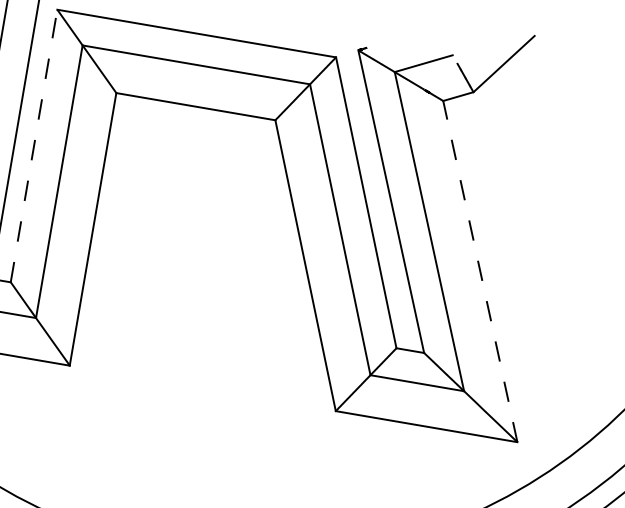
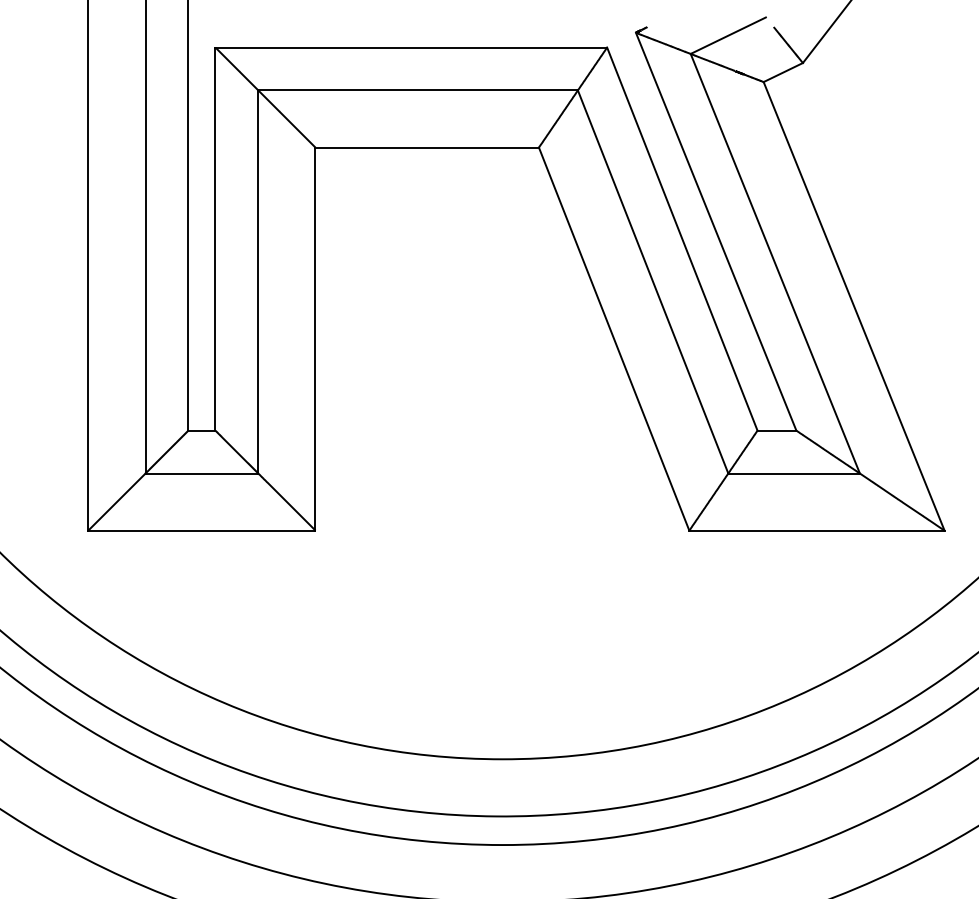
line: (34, 146) -> (215, 239), dashed -> solid
line: (480, 271) -> (854, 306), dashed -> solid

